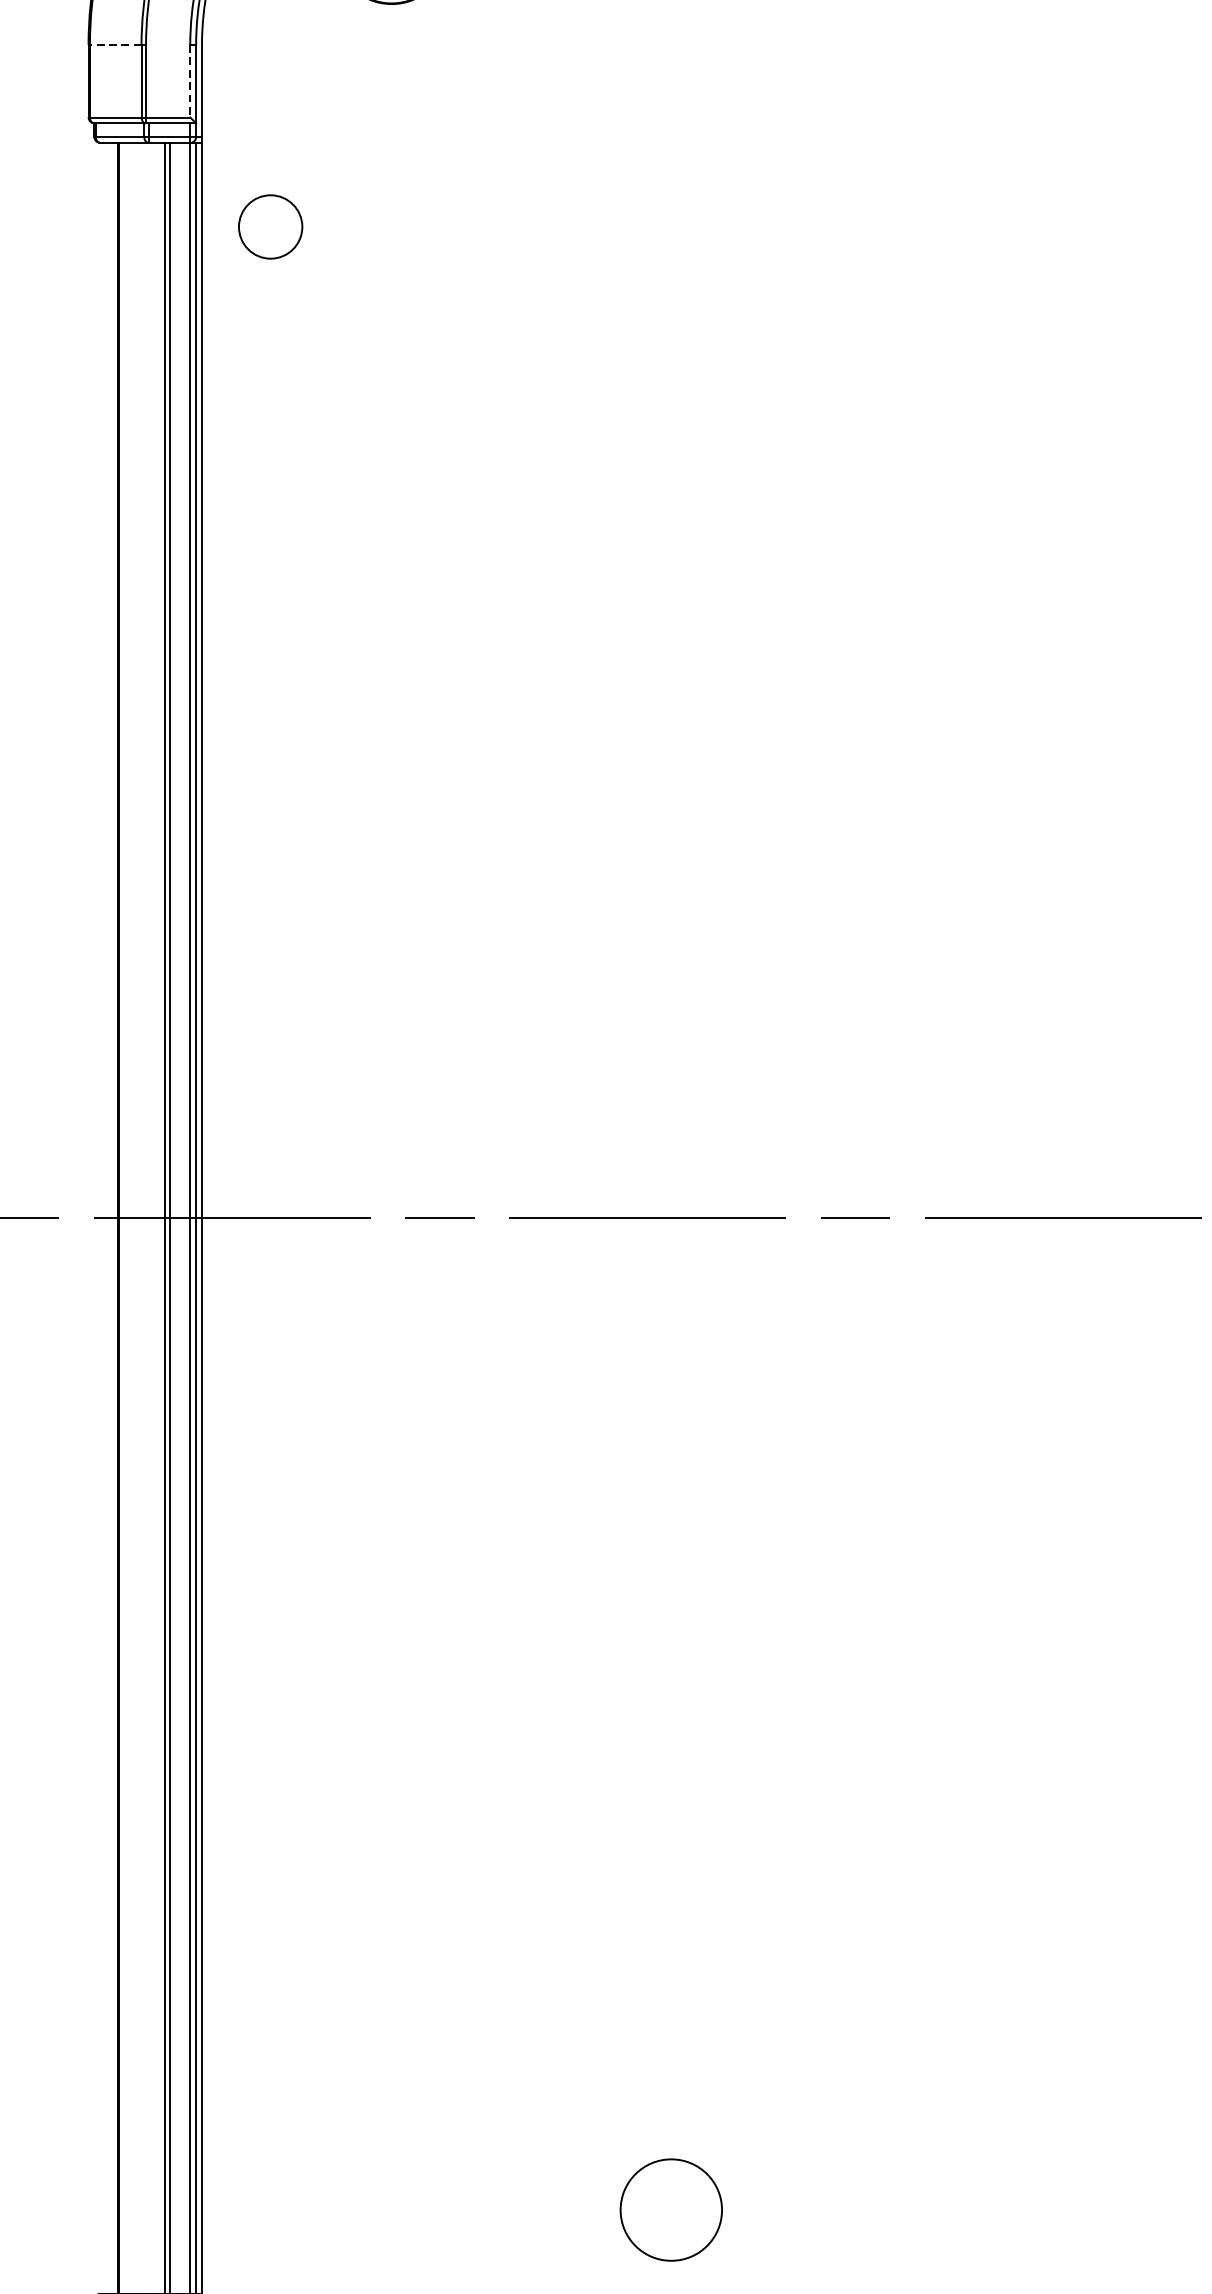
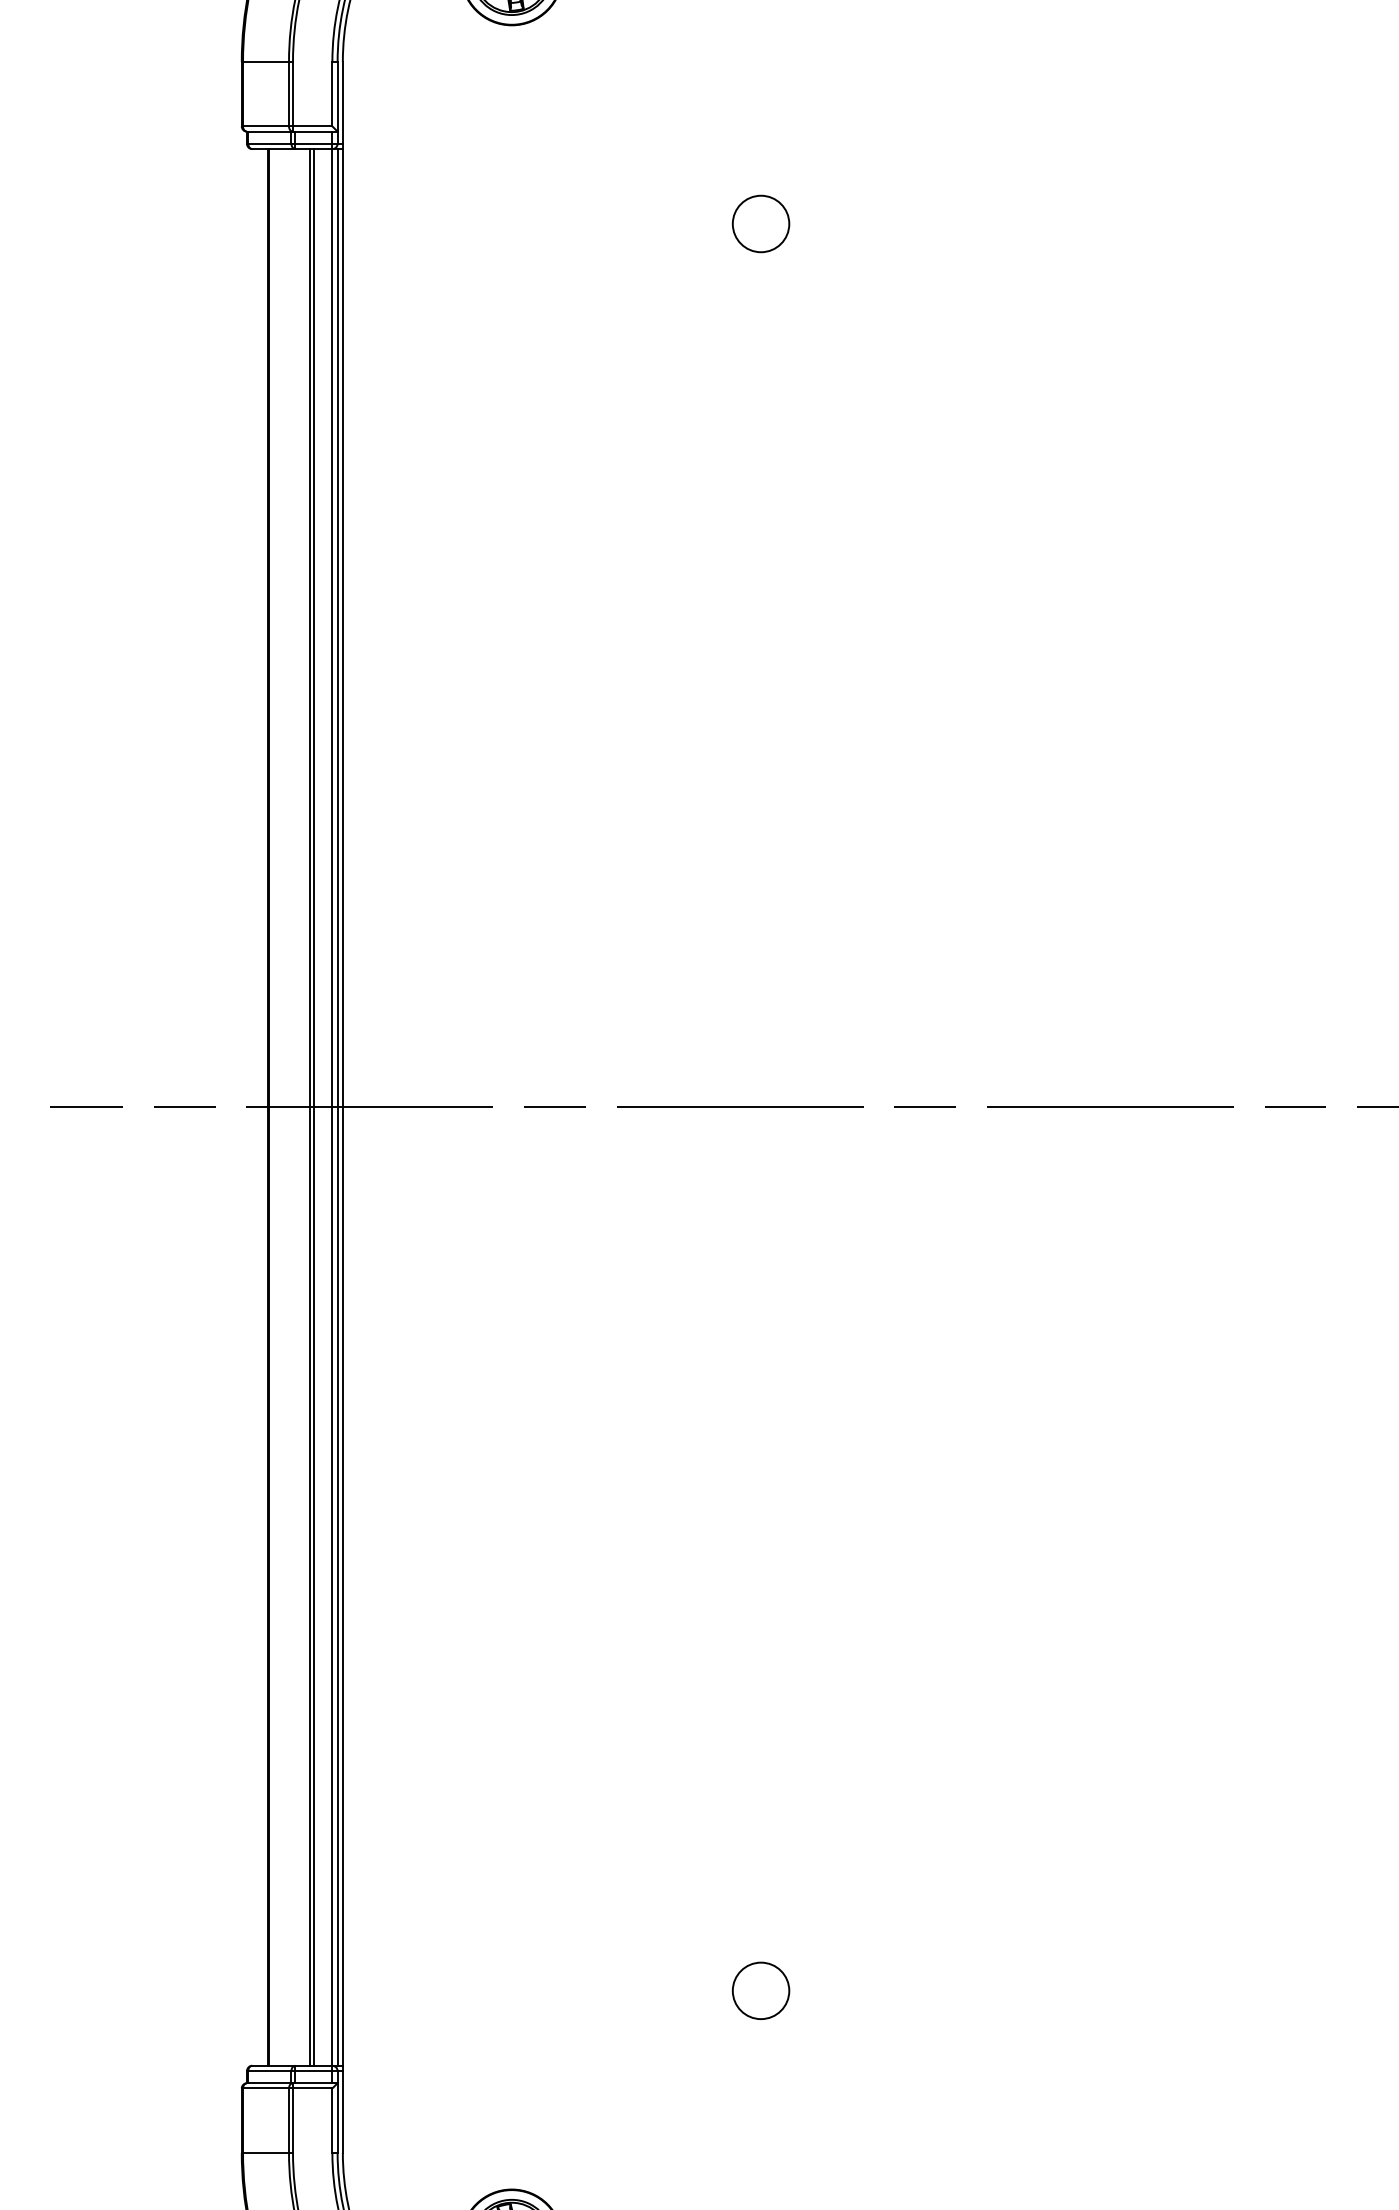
line: (116, 44) -> (266, 61), dashed -> solid
line: (190, 81) -> (332, 94), dashed -> solid
circle: (270, 226) -> (760, 223), moved
circle: (670, 2209) -> (760, 1990), size x0.62

